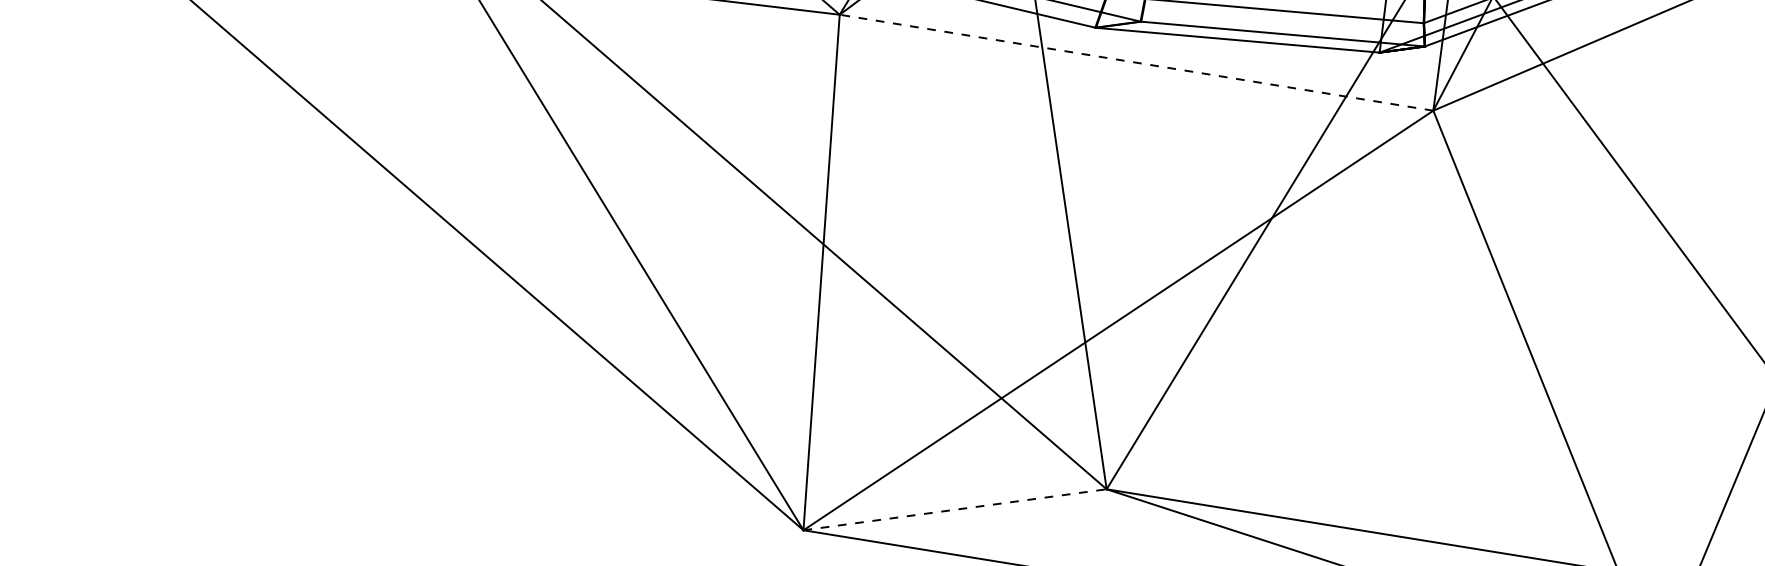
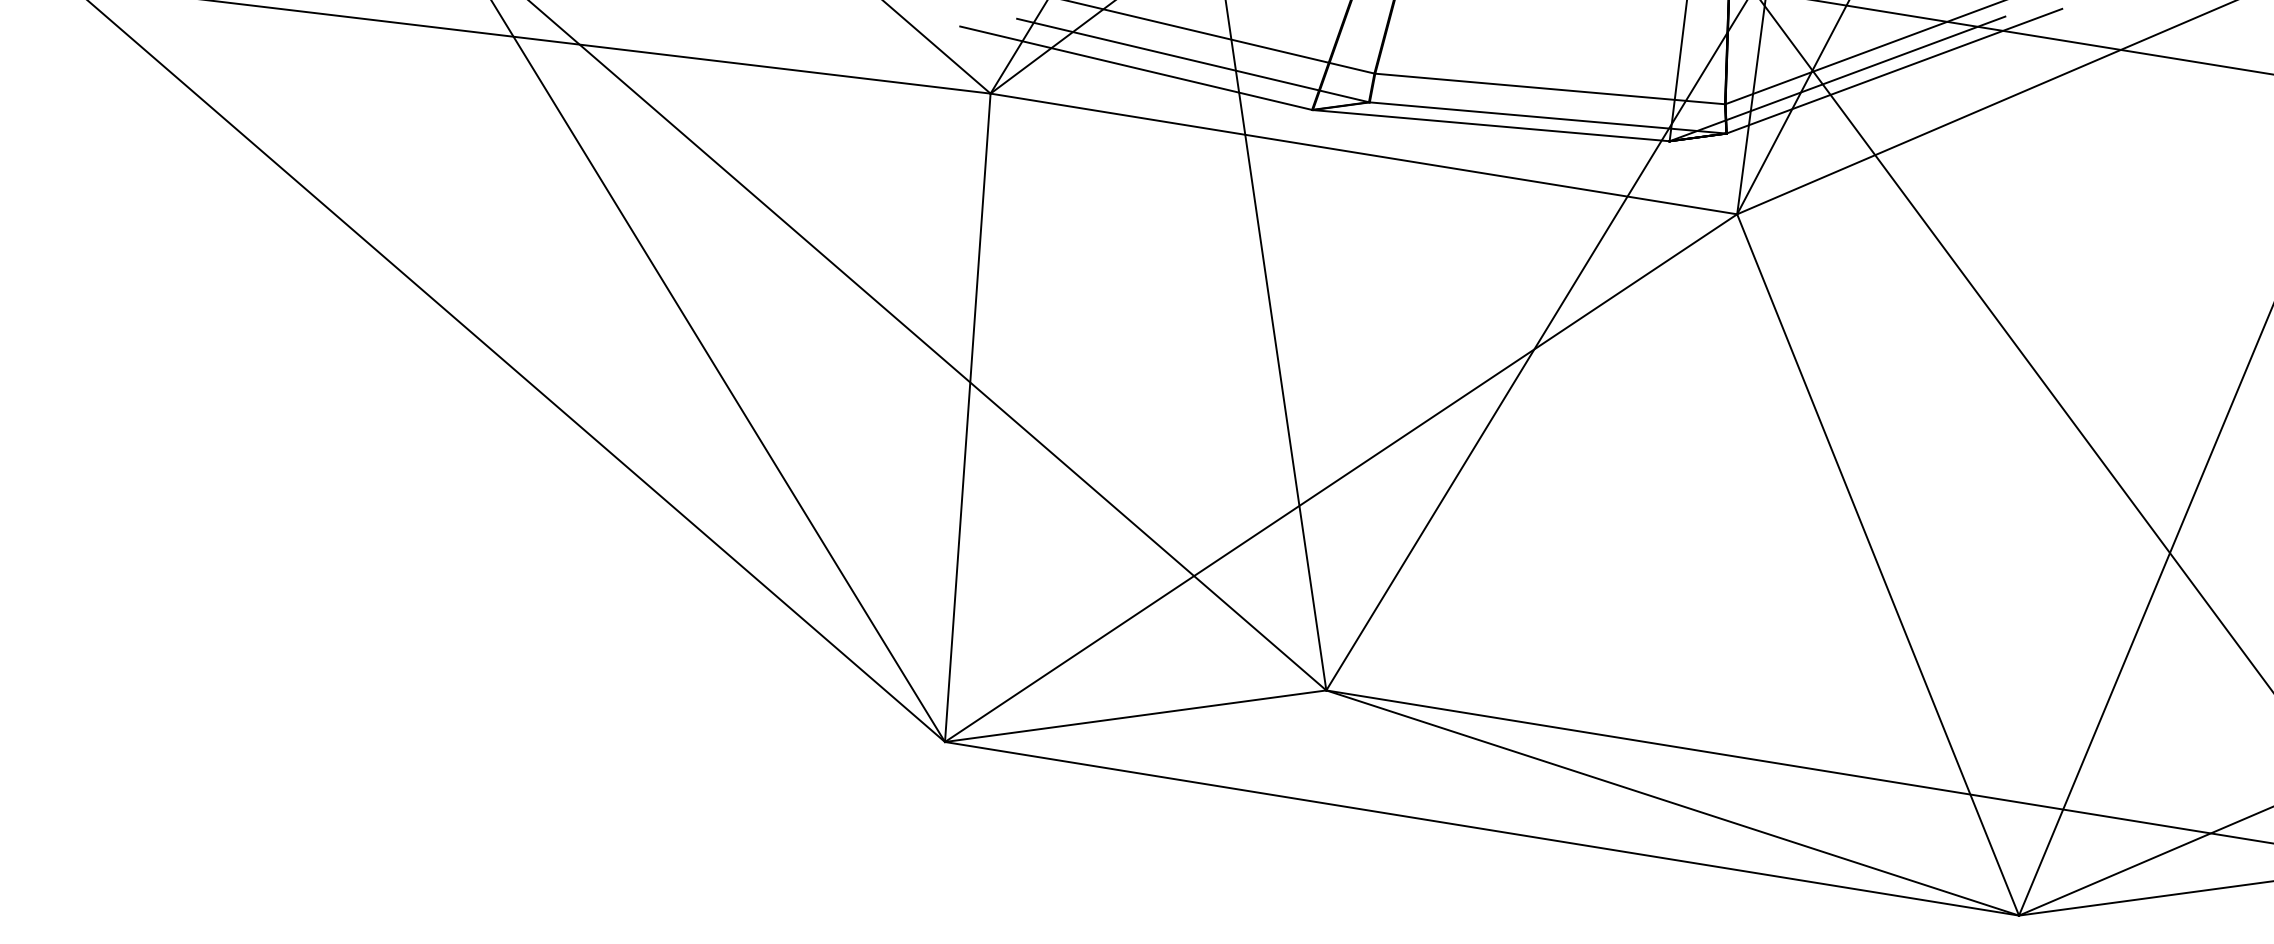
line: (1136, 62) -> (1363, 153), dashed -> solid
line: (955, 510) -> (1136, 716), dashed -> solid

